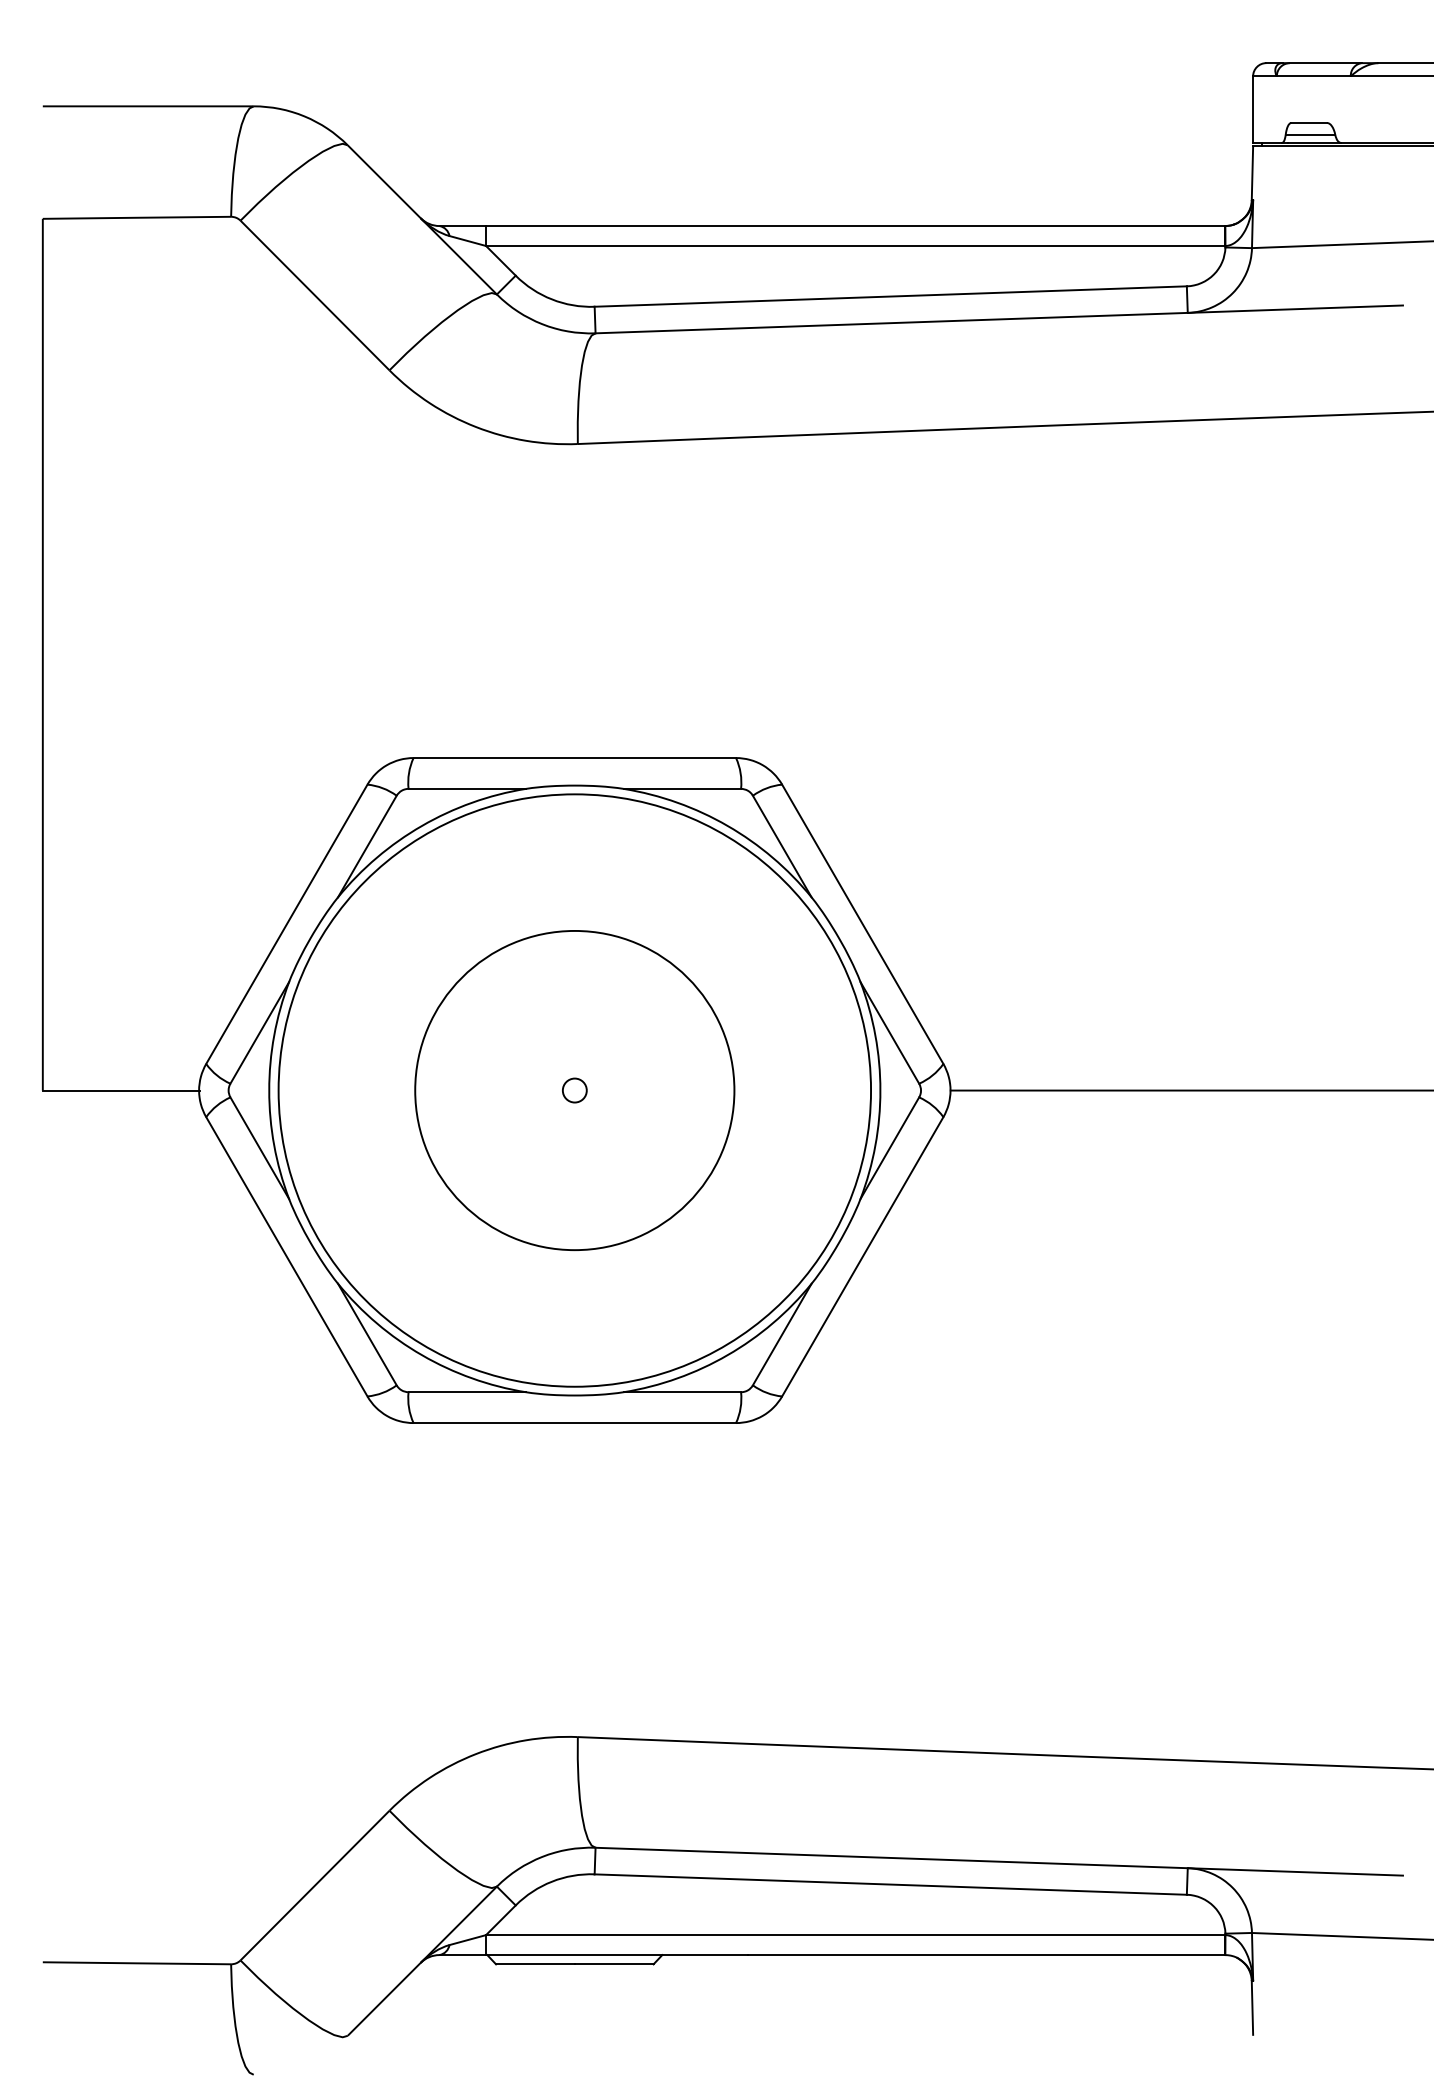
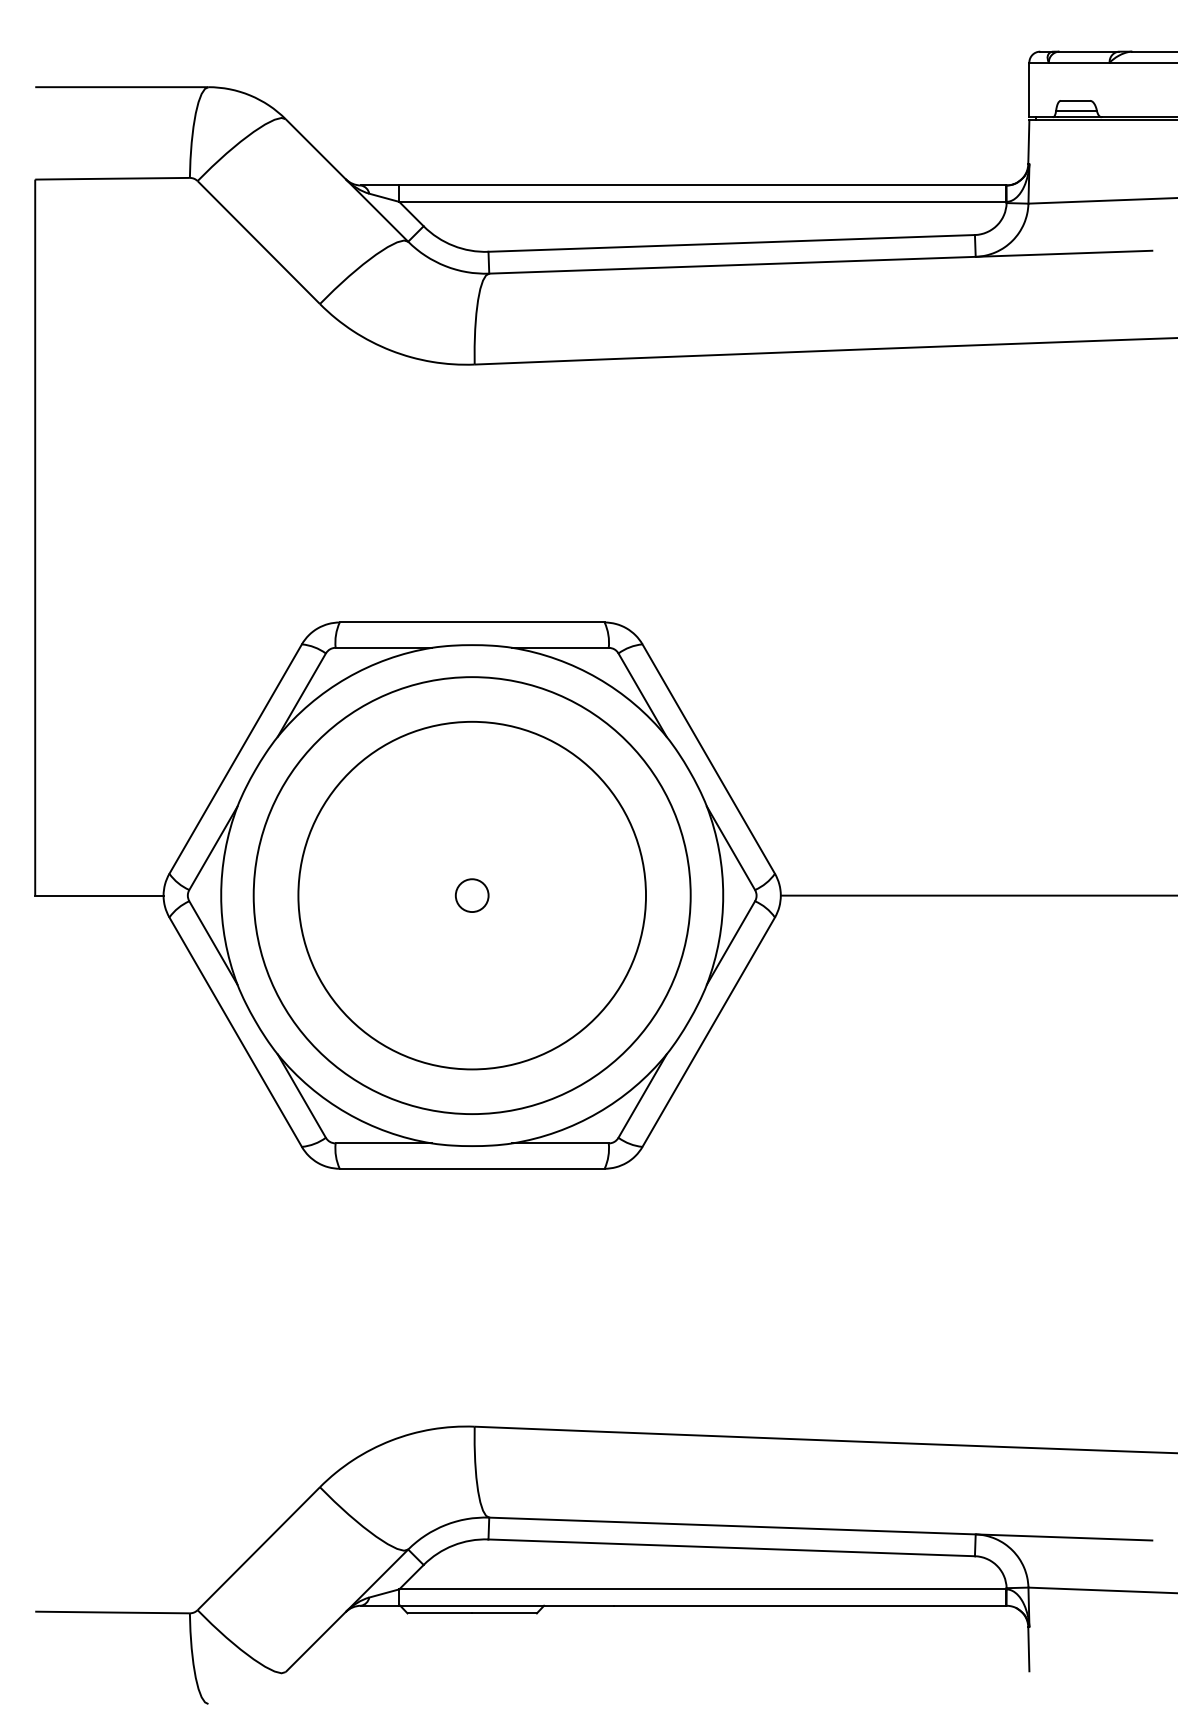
circle: (573, 1090) -> (471, 895), size x1.67
circle: (573, 1090) -> (471, 895), size x1.67
circle: (575, 1090) -> (472, 895), size x0.71

